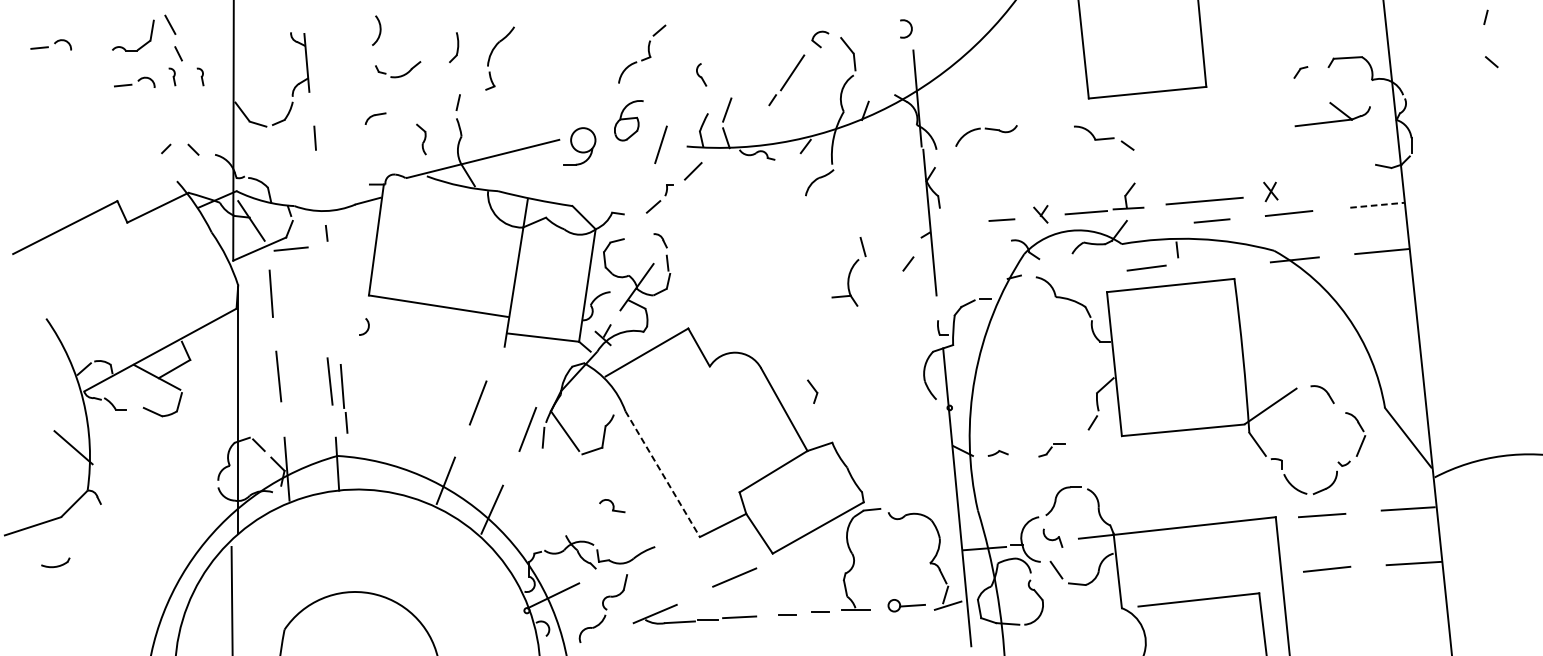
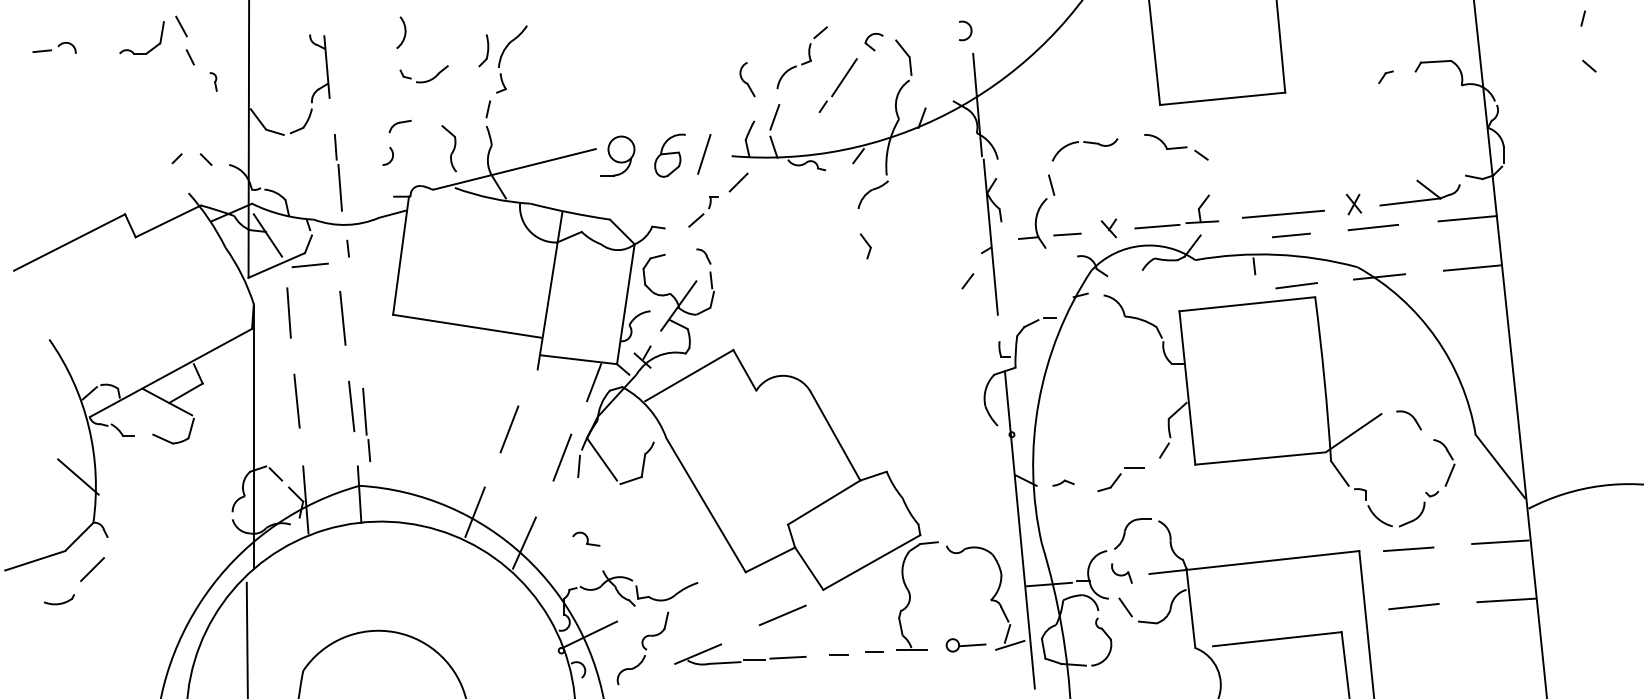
part: (492, 53) -> (503, 54), moved
part: (641, 53) -> (801, 57), moved
part: (701, 74) -> (747, 79), size x1.43
part: (172, 76) -> (183, 81), removed
part: (134, 82) -> (143, 87), removed
part: (1337, 109) -> (1424, 187), moved
part: (628, 120) -> (669, 155), moved
part: (986, 129) -> (1085, 143), moved
part: (420, 139) -> (448, 148), size x1.43
line: (318, 175) -> (339, 187), added
line: (1378, 205) -> (1468, 218), dashed -> solid
line: (1146, 267) -> (1296, 285), moved
part: (848, 271) -> (1036, 211), moved
line: (321, 297) -> (342, 317), added
arc: (367, 328) -> (391, 157), moved
line: (557, 358) -> (594, 382), added
part: (812, 391) -> (865, 246), moved
part: (1051, 450) -> (1120, 479), size x1.67
line: (663, 474) -> (706, 505), dashed -> solid
part: (612, 505) -> (586, 538), moved
line: (86, 534) -> (92, 569), added

